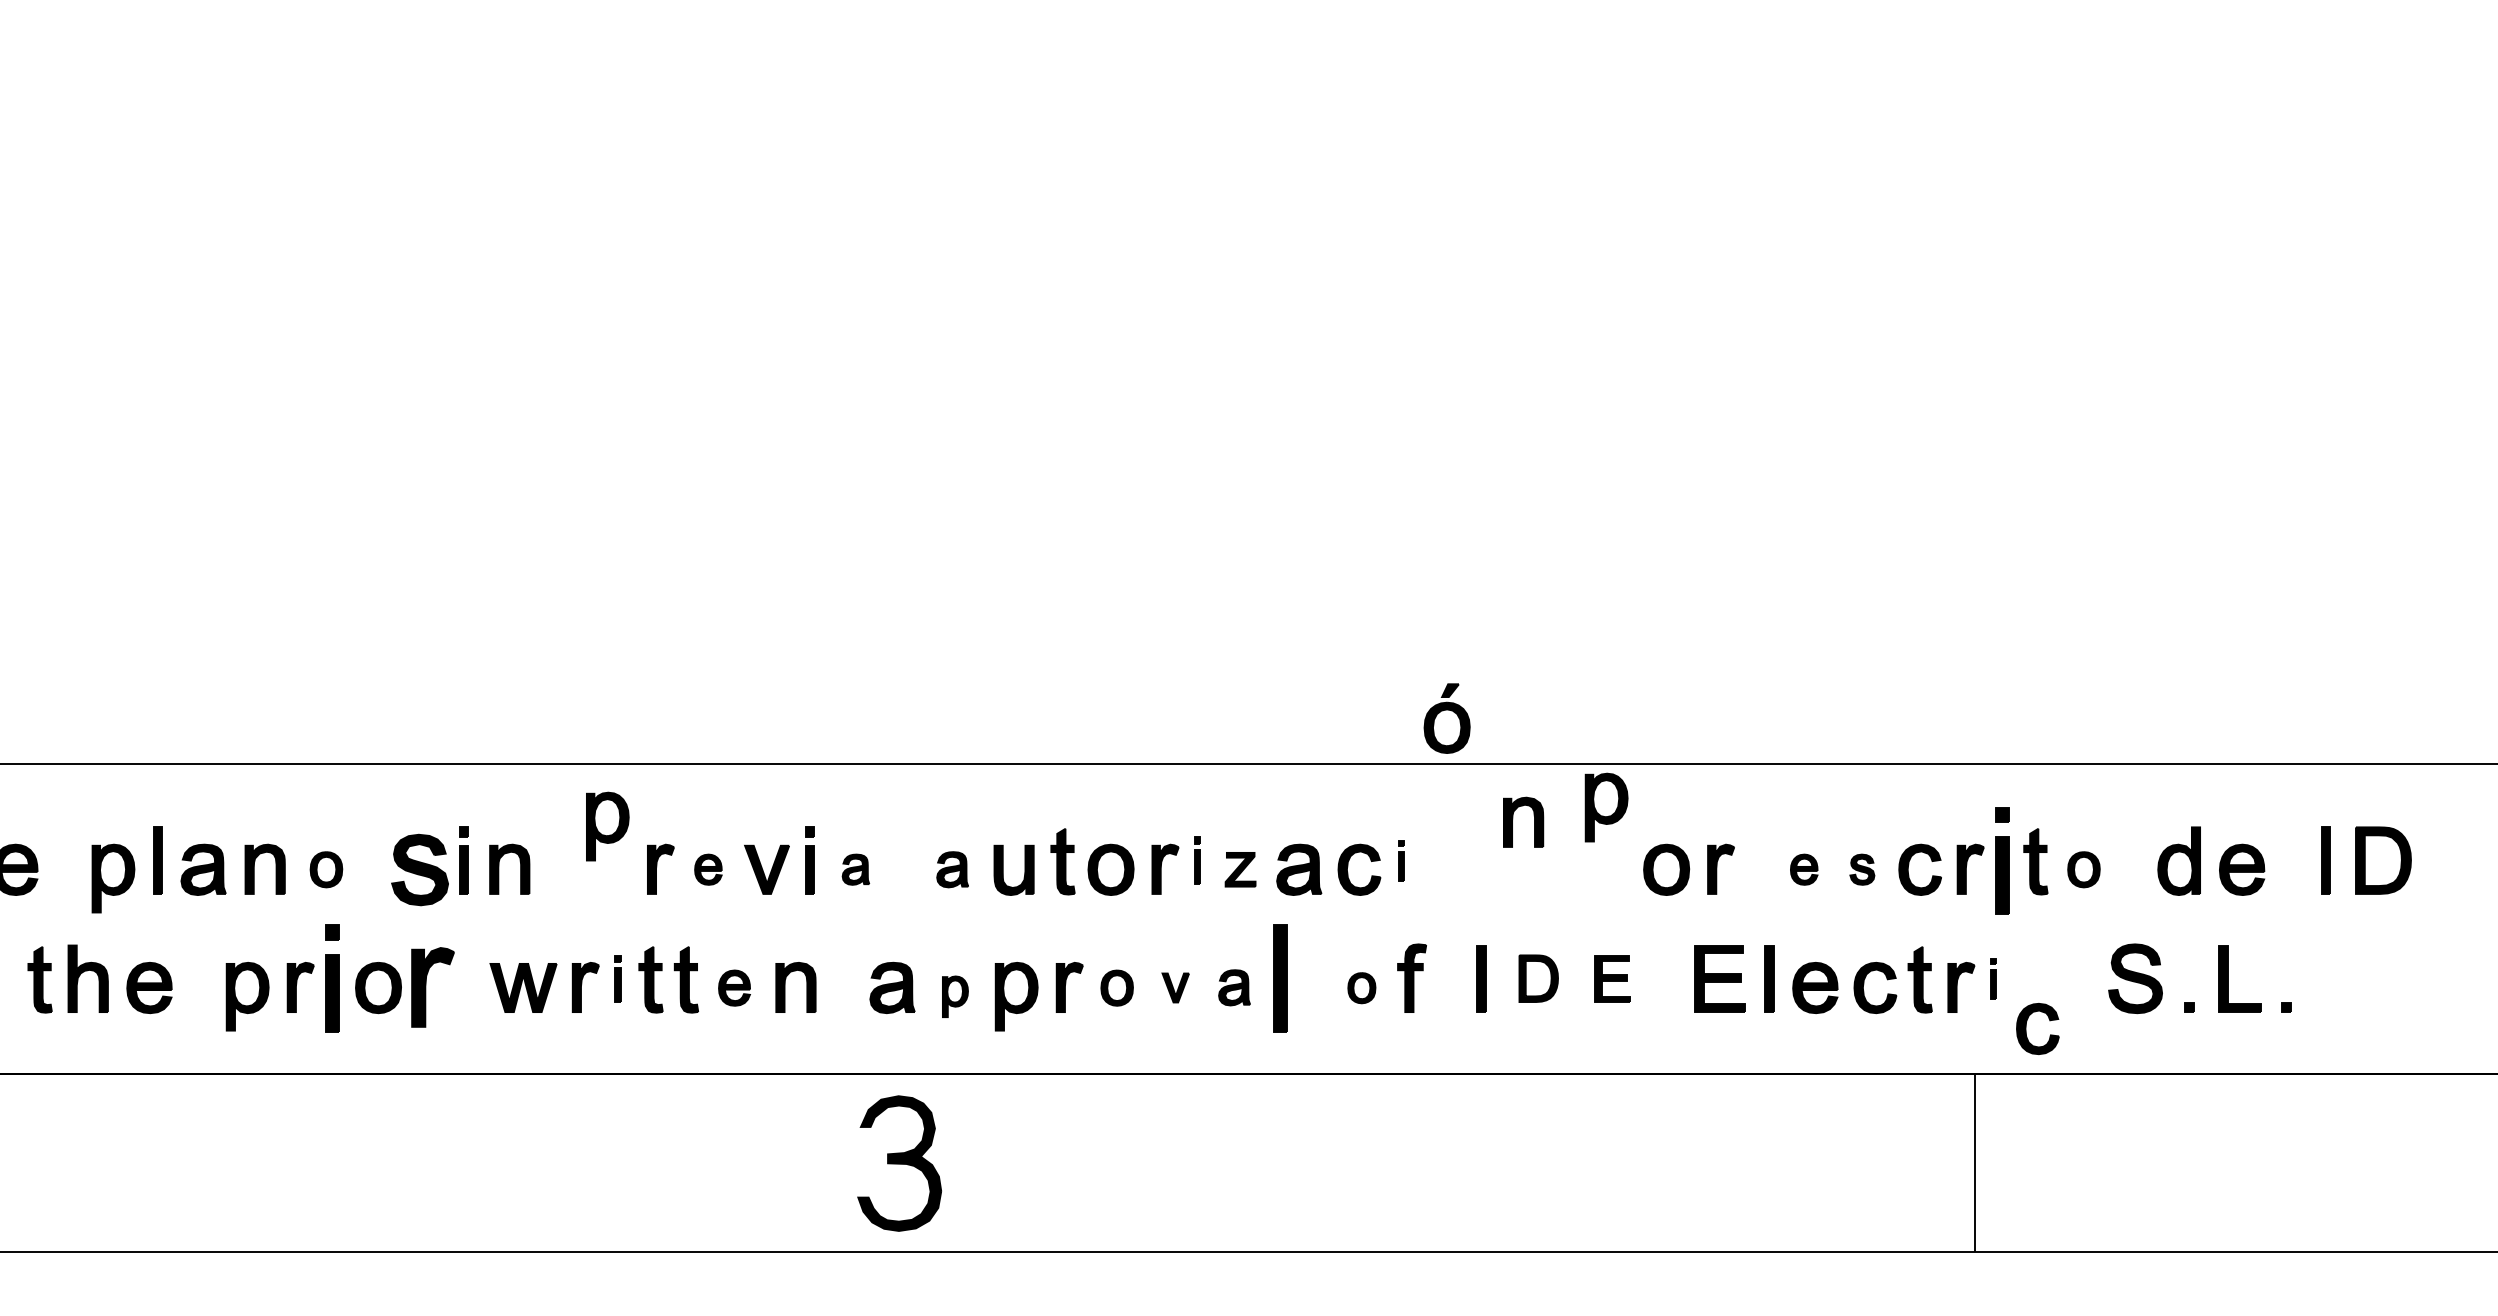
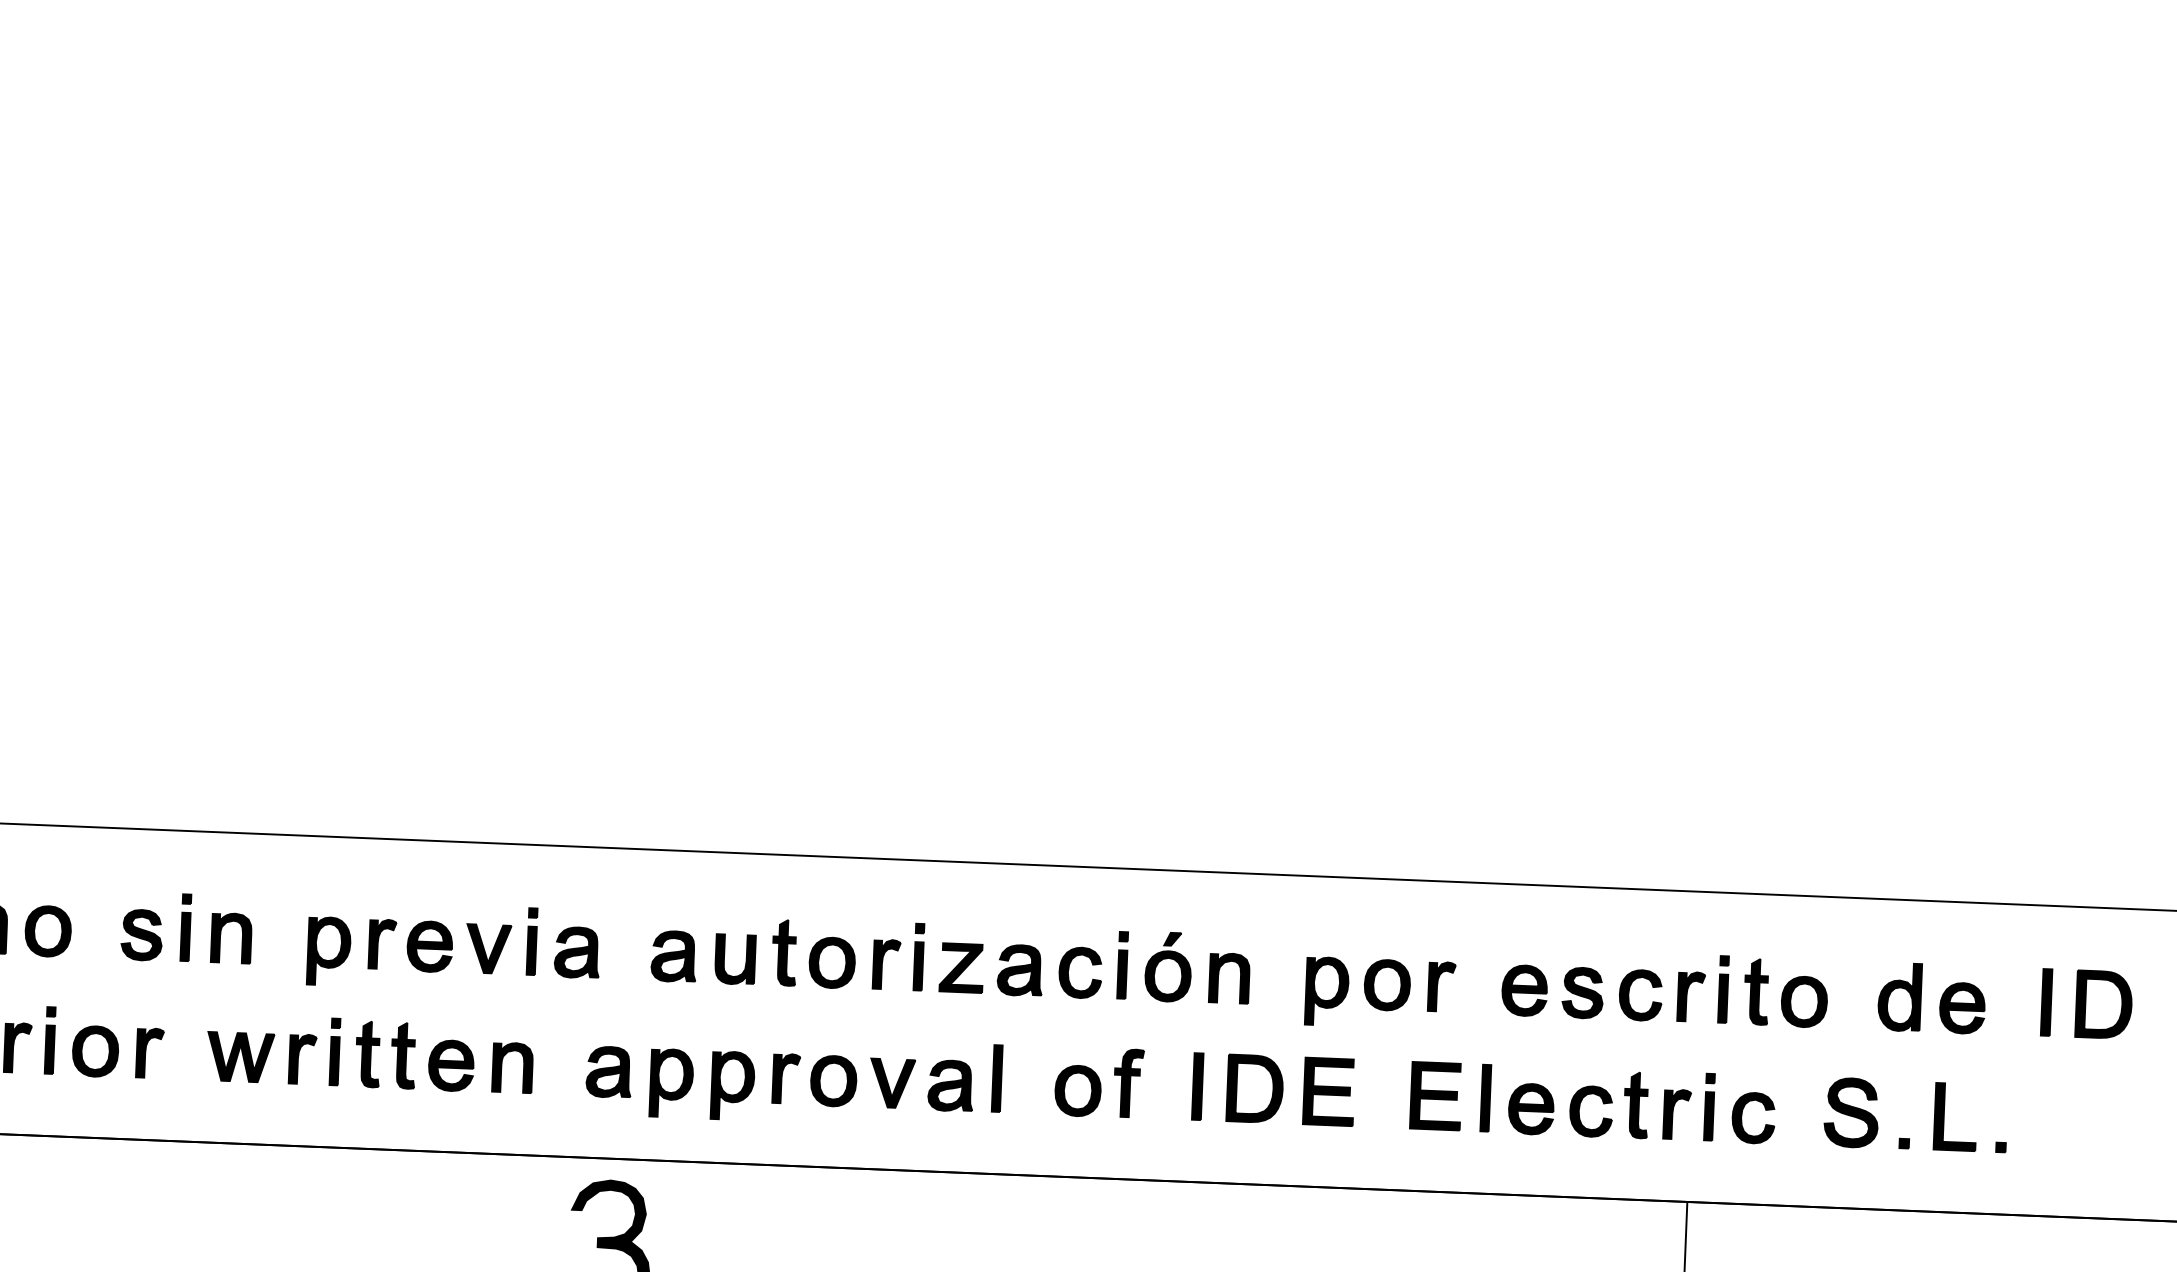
part: (1446, 718) -> (1167, 967), moved
part: (1606, 807) -> (1326, 991), moved
part: (1513, 819) -> (1219, 975), moved
part: (607, 826) -> (328, 951), moved
part: (1197, 860) -> (919, 957), size x1.43
part: (1400, 860) -> (1121, 965), size x1.67
part: (2002, 860) -> (1723, 989), size x0.62
part: (326, 869) -> (48, 931), size x1.43
part: (420, 869) -> (142, 934), size x0.71
part: (708, 869) -> (430, 946), size x1.67
part: (855, 869) -> (576, 952), size x1.67
part: (952, 869) -> (673, 956), size x1.43
part: (1240, 869) -> (961, 967), size x1.43
part: (1804, 869) -> (1525, 990), size x1.67
part: (1862, 869) -> (1583, 992), size x1.67
part: (2083, 869) -> (1803, 1001), size x1.43
part: (332, 978) -> (49, 1040), size x0.62
part: (617, 978) -> (334, 1051), size x1.43
part: (1280, 978) -> (997, 1078), size x0.62
part: (1538, 978) -> (1254, 1088), size x1.43
part: (1612, 978) -> (1328, 1091), size x1.43
part: (1992, 978) -> (1708, 1106), size x1.67
part: (432, 987) -> (149, 1053), size x0.62
part: (1175, 987) -> (891, 1083), size x1.67
part: (1234, 987) -> (950, 1085), size x1.43
part: (734, 988) -> (451, 1066), size x1.43
part: (1116, 988) -> (832, 1081), size x1.43
part: (1361, 988) -> (1077, 1091), size x1.67
part: (955, 996) -> (671, 1083), size x1.67
part: (2026, 1028) -> (1742, 1117), moved

